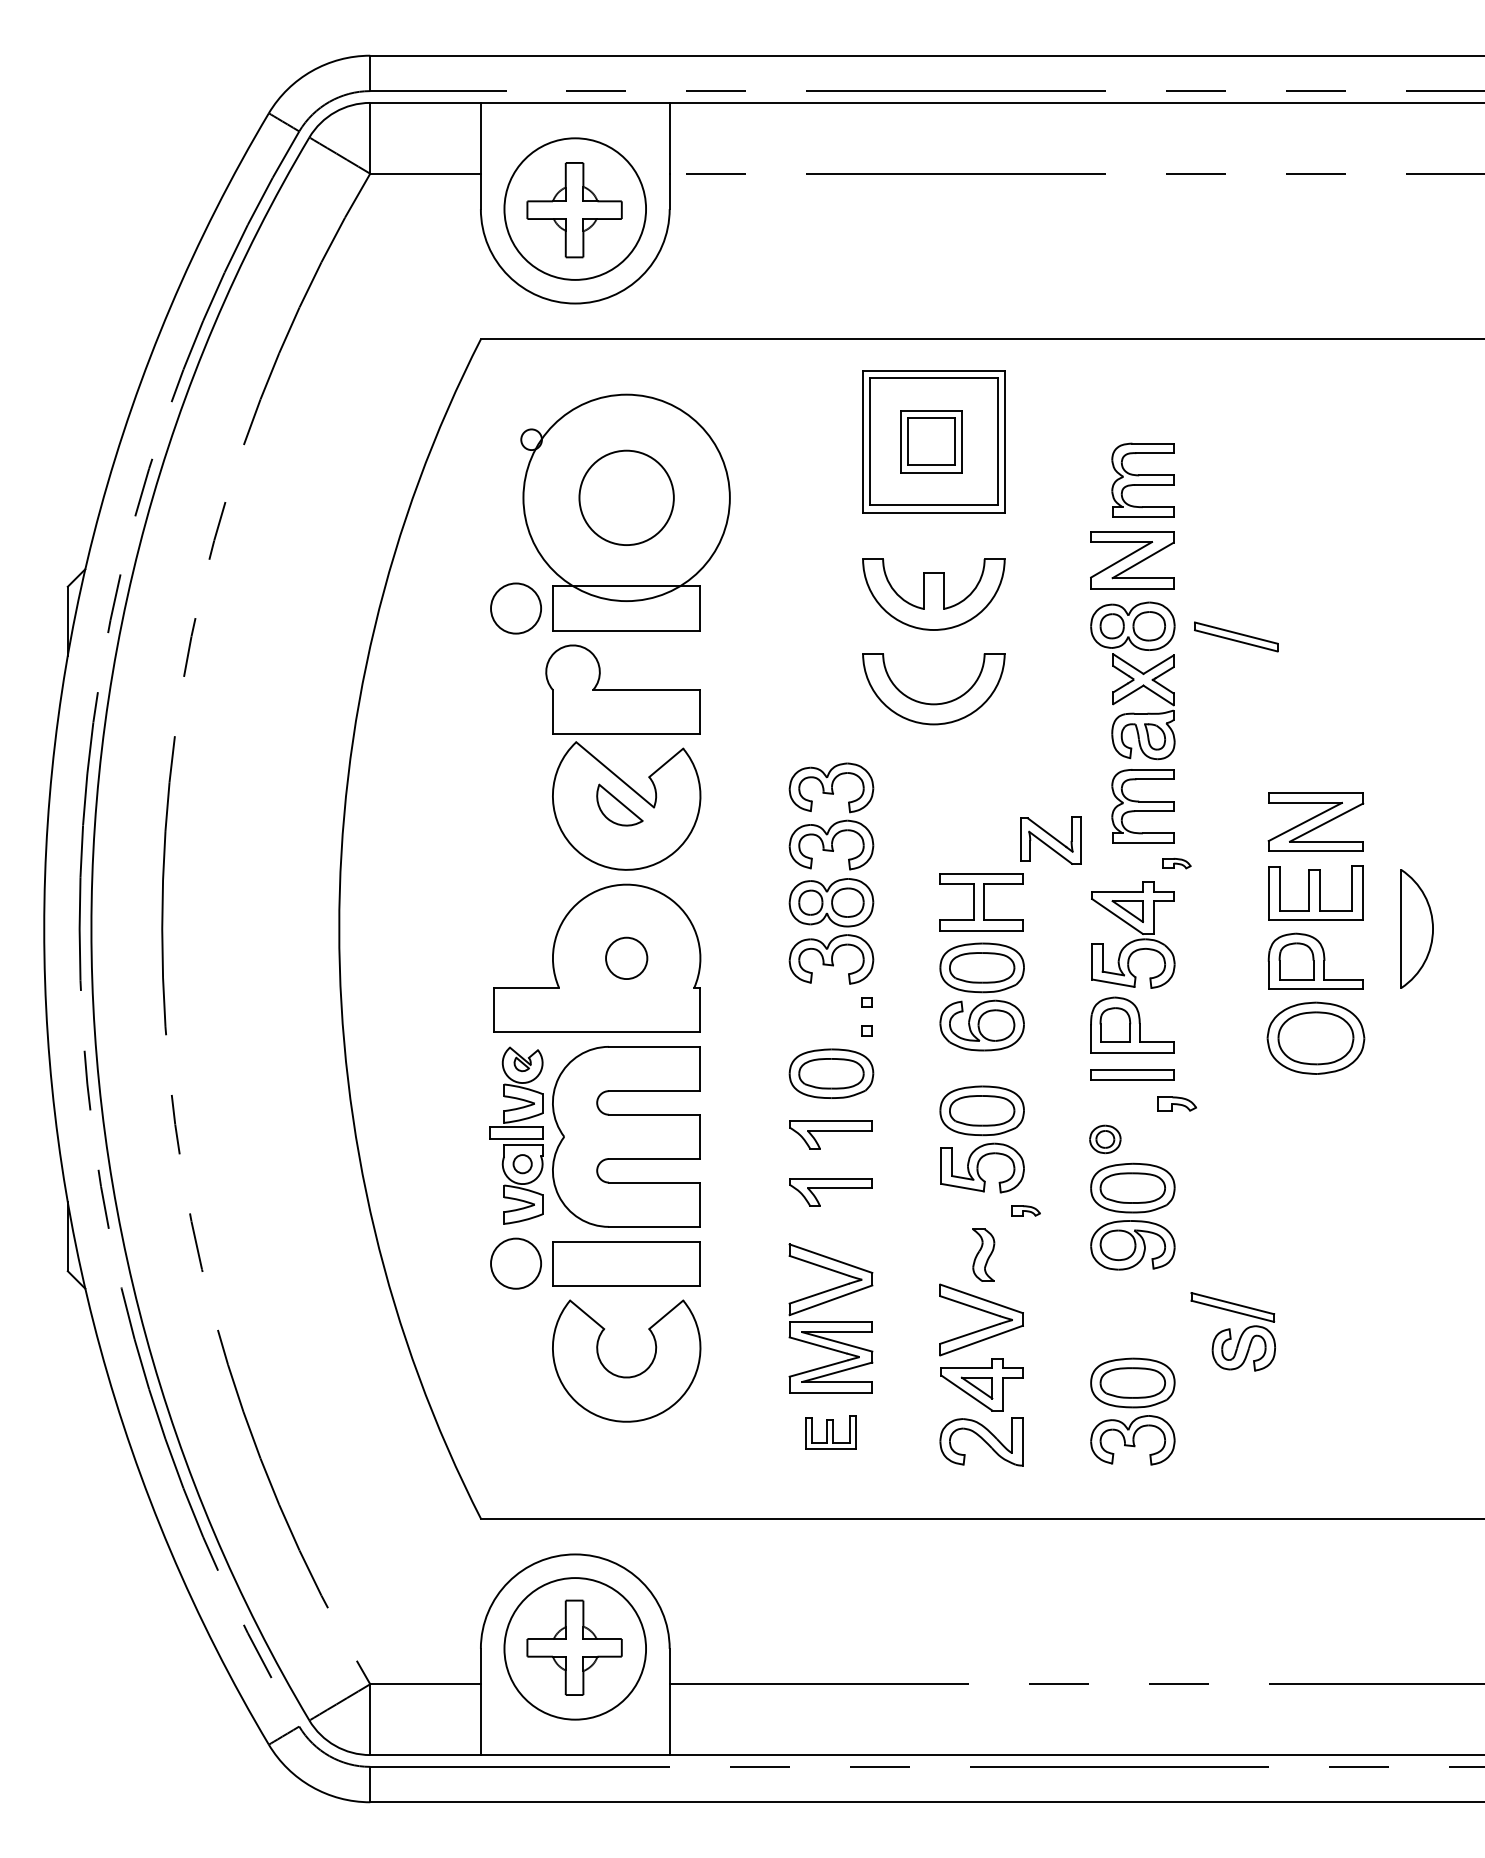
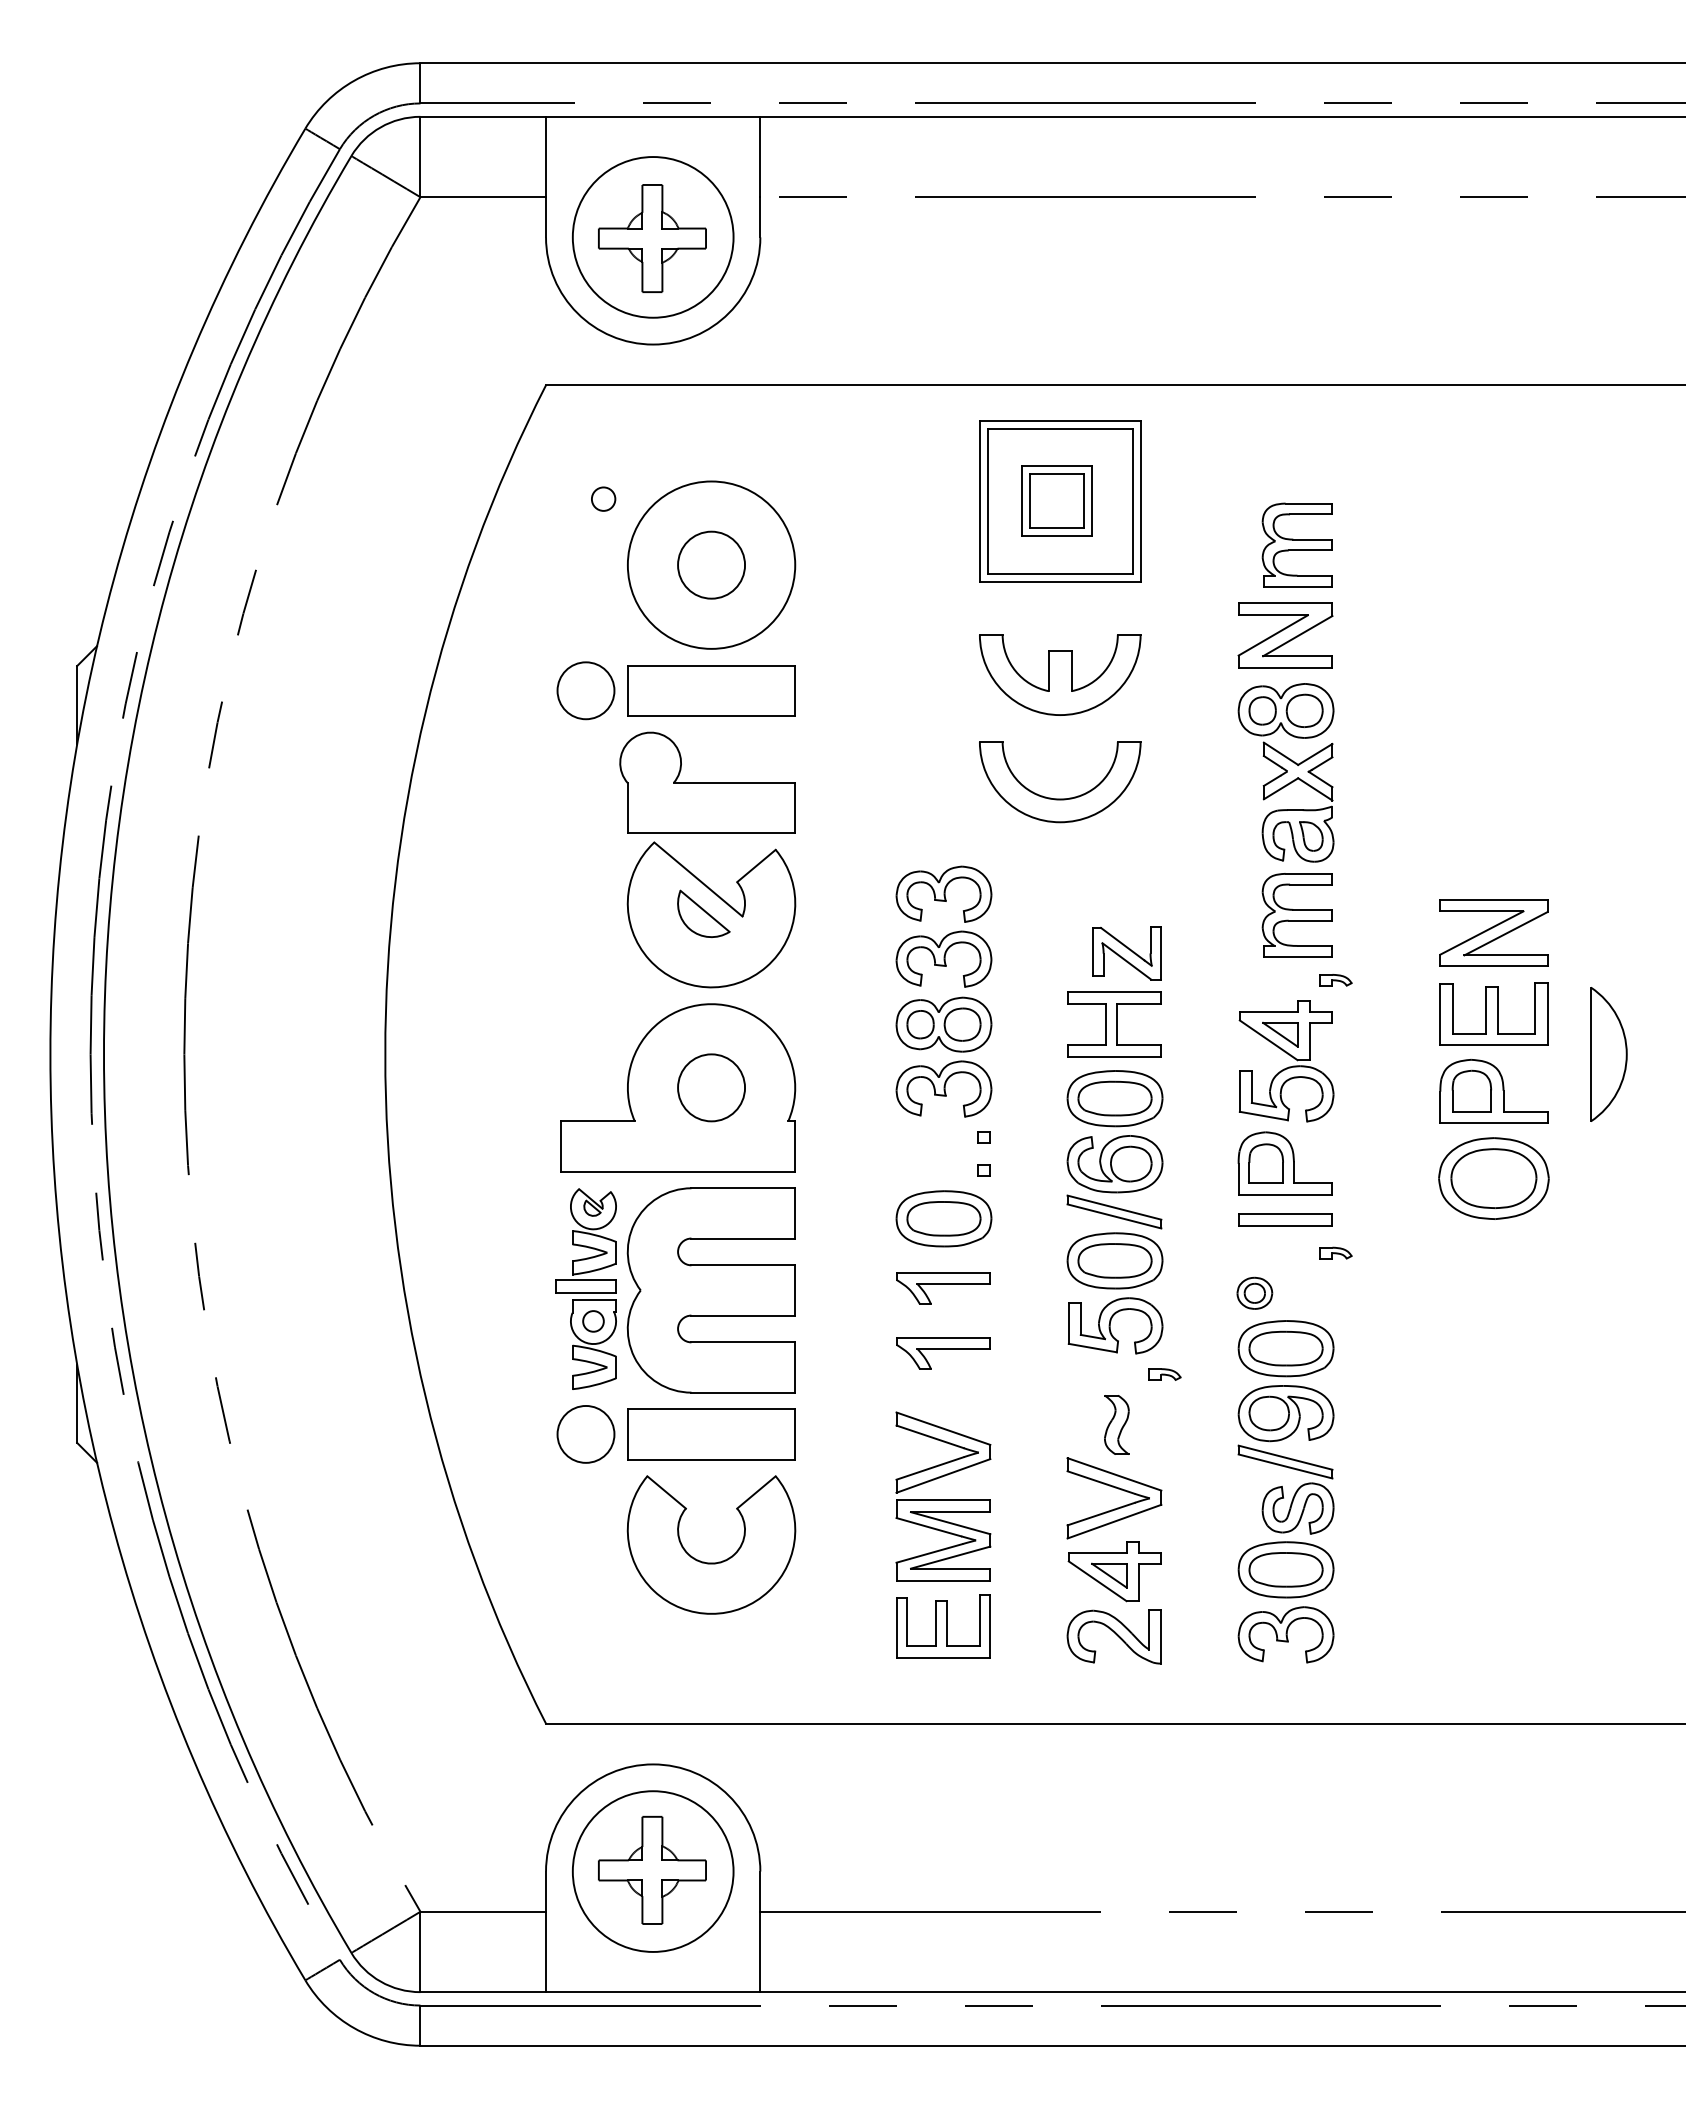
circle: (626, 497) -> (711, 564), size x0.62
circle: (626, 497) -> (711, 564), size x0.71
part: (1236, 636) -> (1114, 1211), moved
part: (1050, 840) -> (1126, 953), moved
circle: (626, 958) -> (711, 1087), size x1.43
part: (1176, 1103) -> (1335, 1252), size x0.71
part: (1232, 1331) -> (1285, 1489), moved
part: (831, 1432) -> (943, 1626), size x1.67

